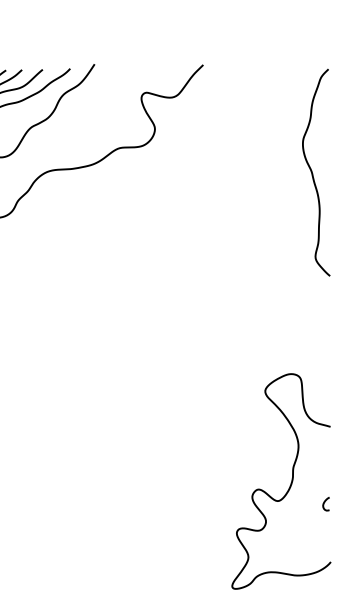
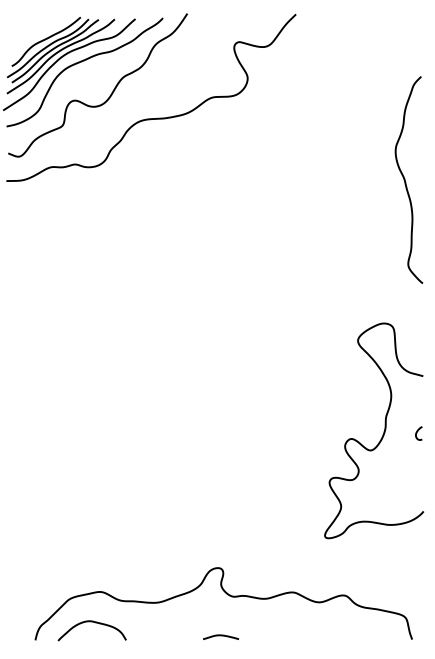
curve: (312, 172) -> (405, 179), moved
curve: (324, 504) -> (417, 433), moved

